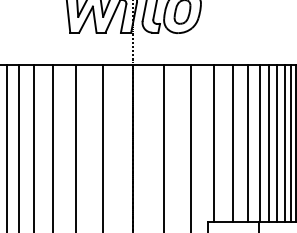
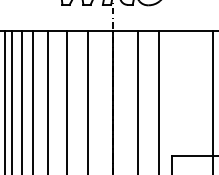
line: (214, 143) -> (177, 93), removed
line: (233, 143) -> (192, 93), removed
line: (247, 143) -> (203, 93), removed

